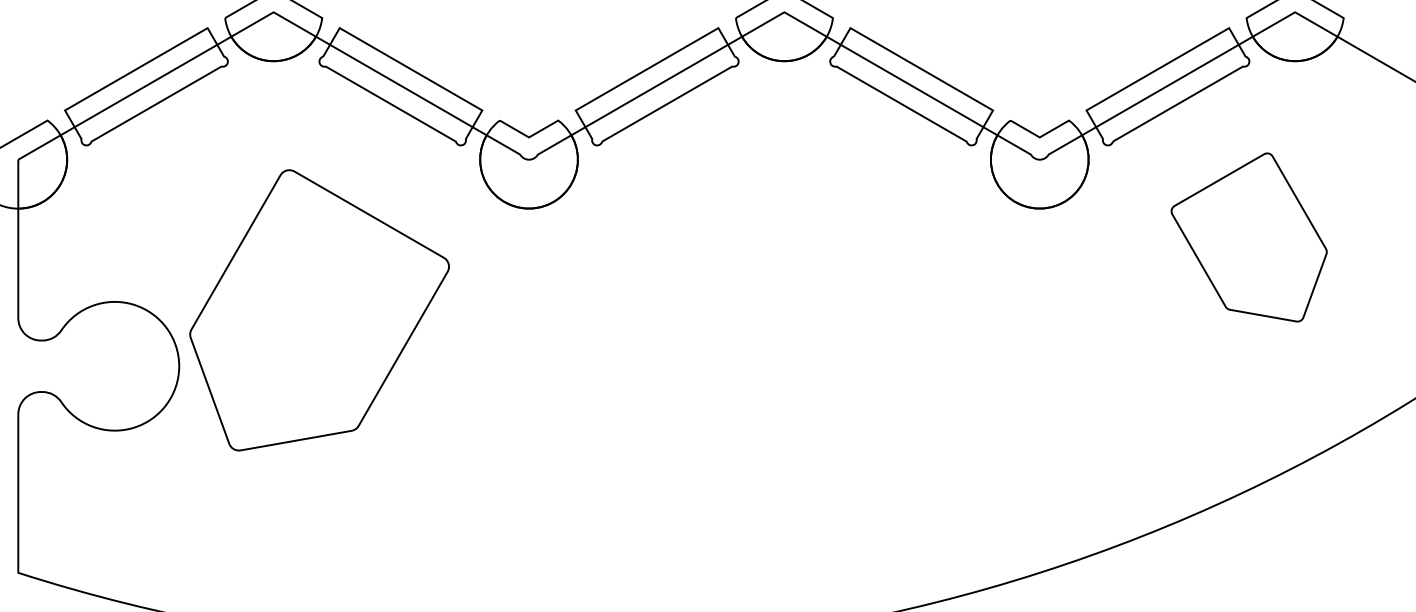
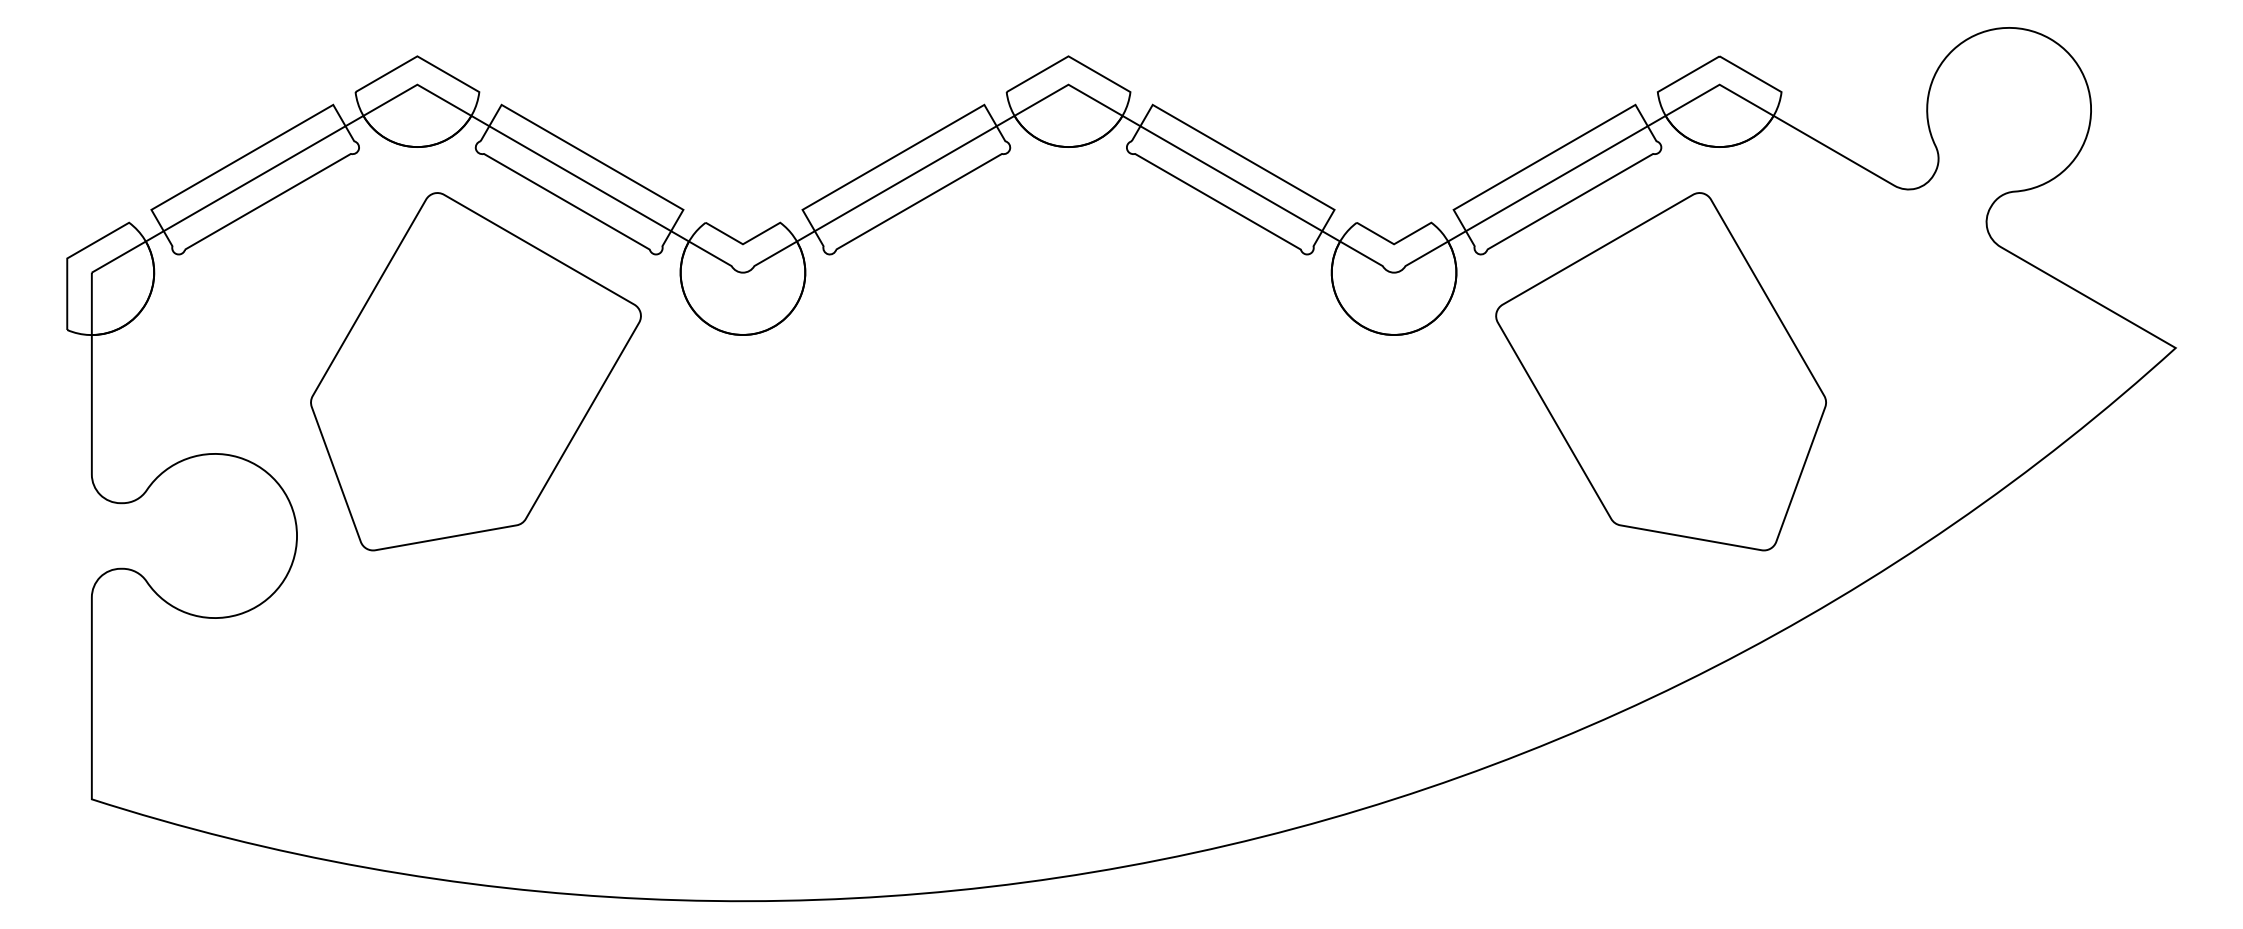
part: (1248, 237) -> (1660, 371), size x1.67
part: (319, 310) -> (475, 371), moved

